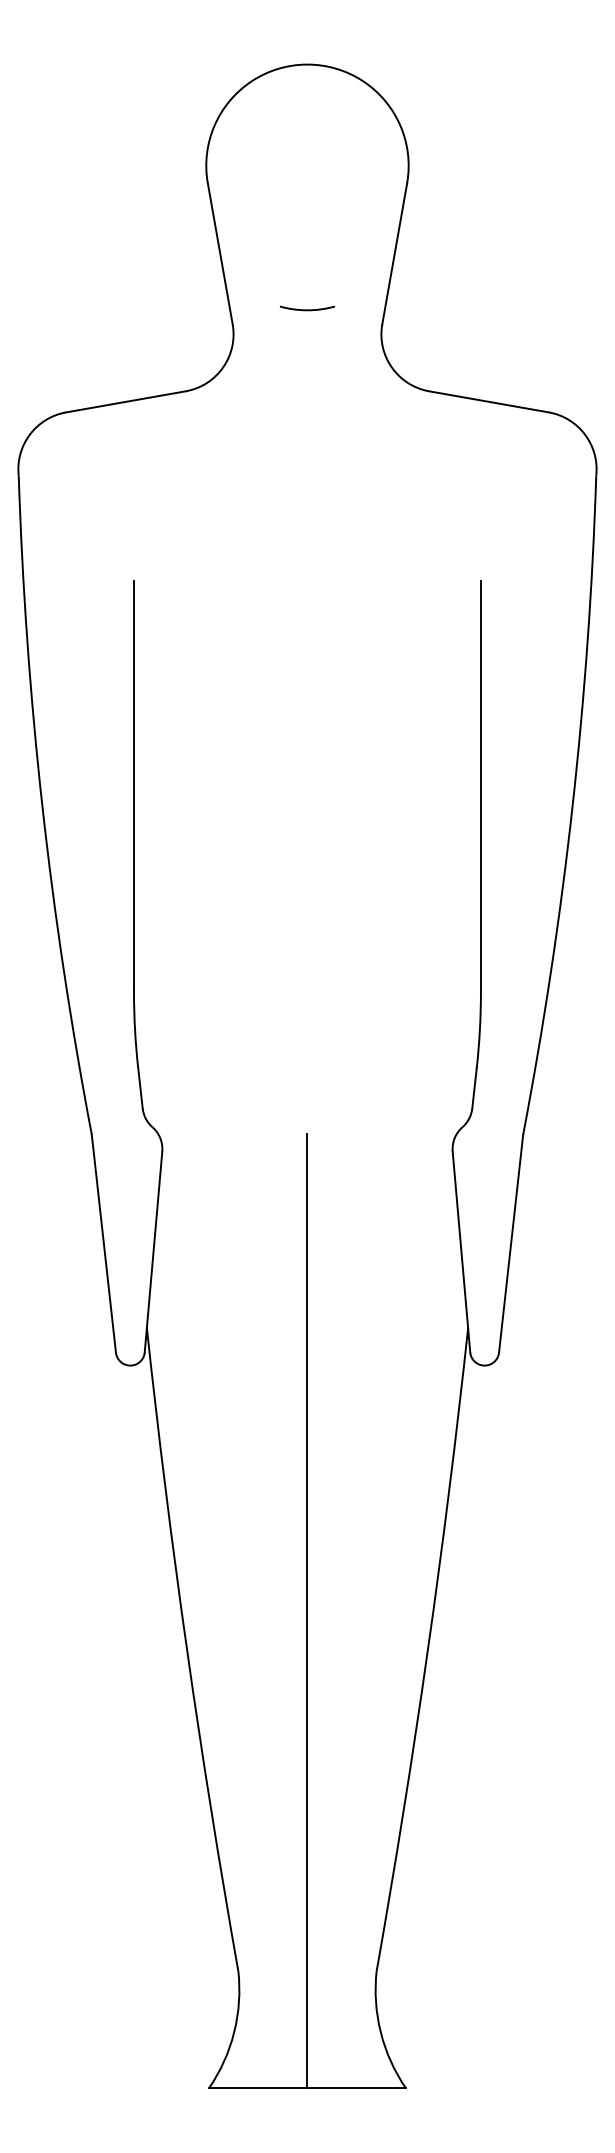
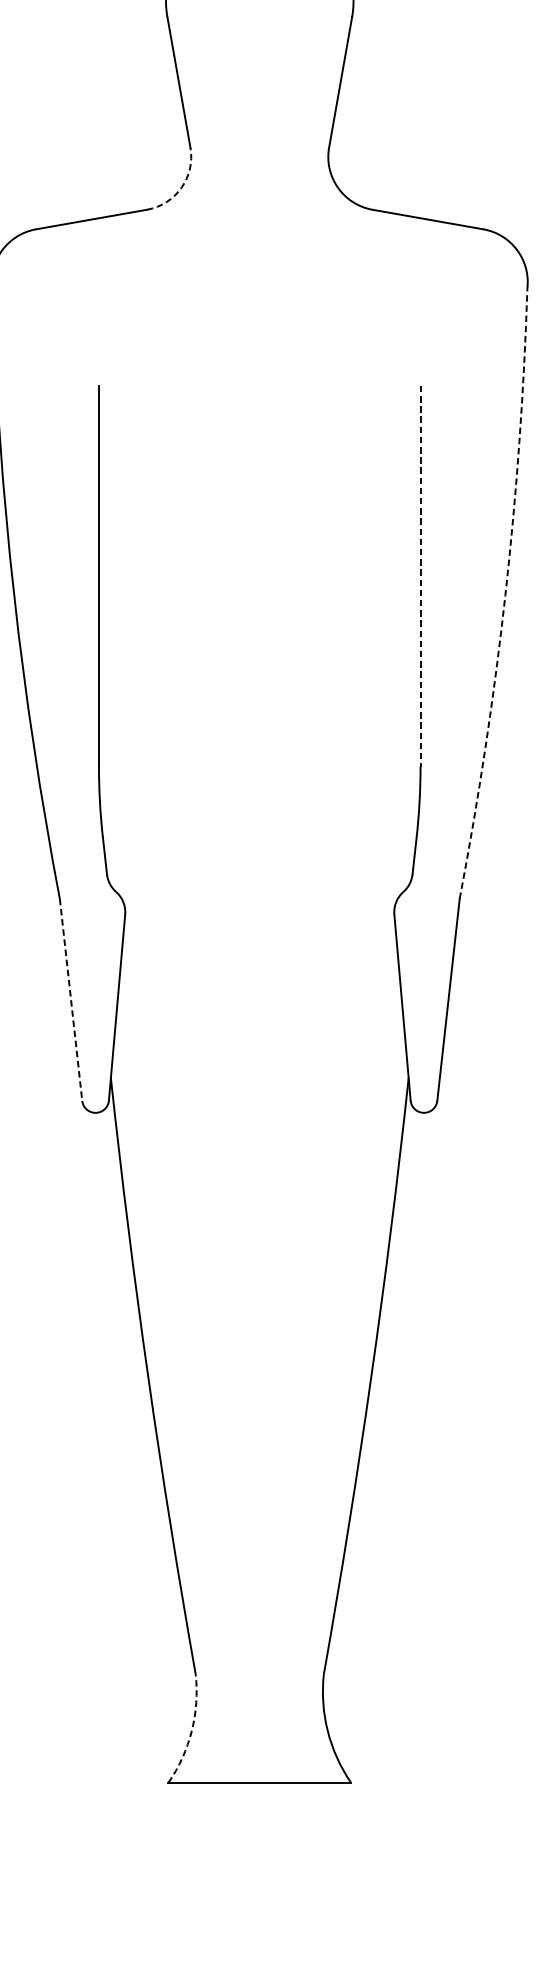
arc: (307, 309) -> (259, 133), removed
arc: (223, 367) -> (181, 187), solid -> dashed
line: (480, 787) -> (420, 577), solid -> dashed
arc: (572, 806) -> (505, 594), solid -> dashed
line: (103, 1243) -> (70, 999), solid -> dashed
line: (307, 1611) -> (259, 1340), removed
arc: (234, 2032) -> (192, 1731), solid -> dashed

